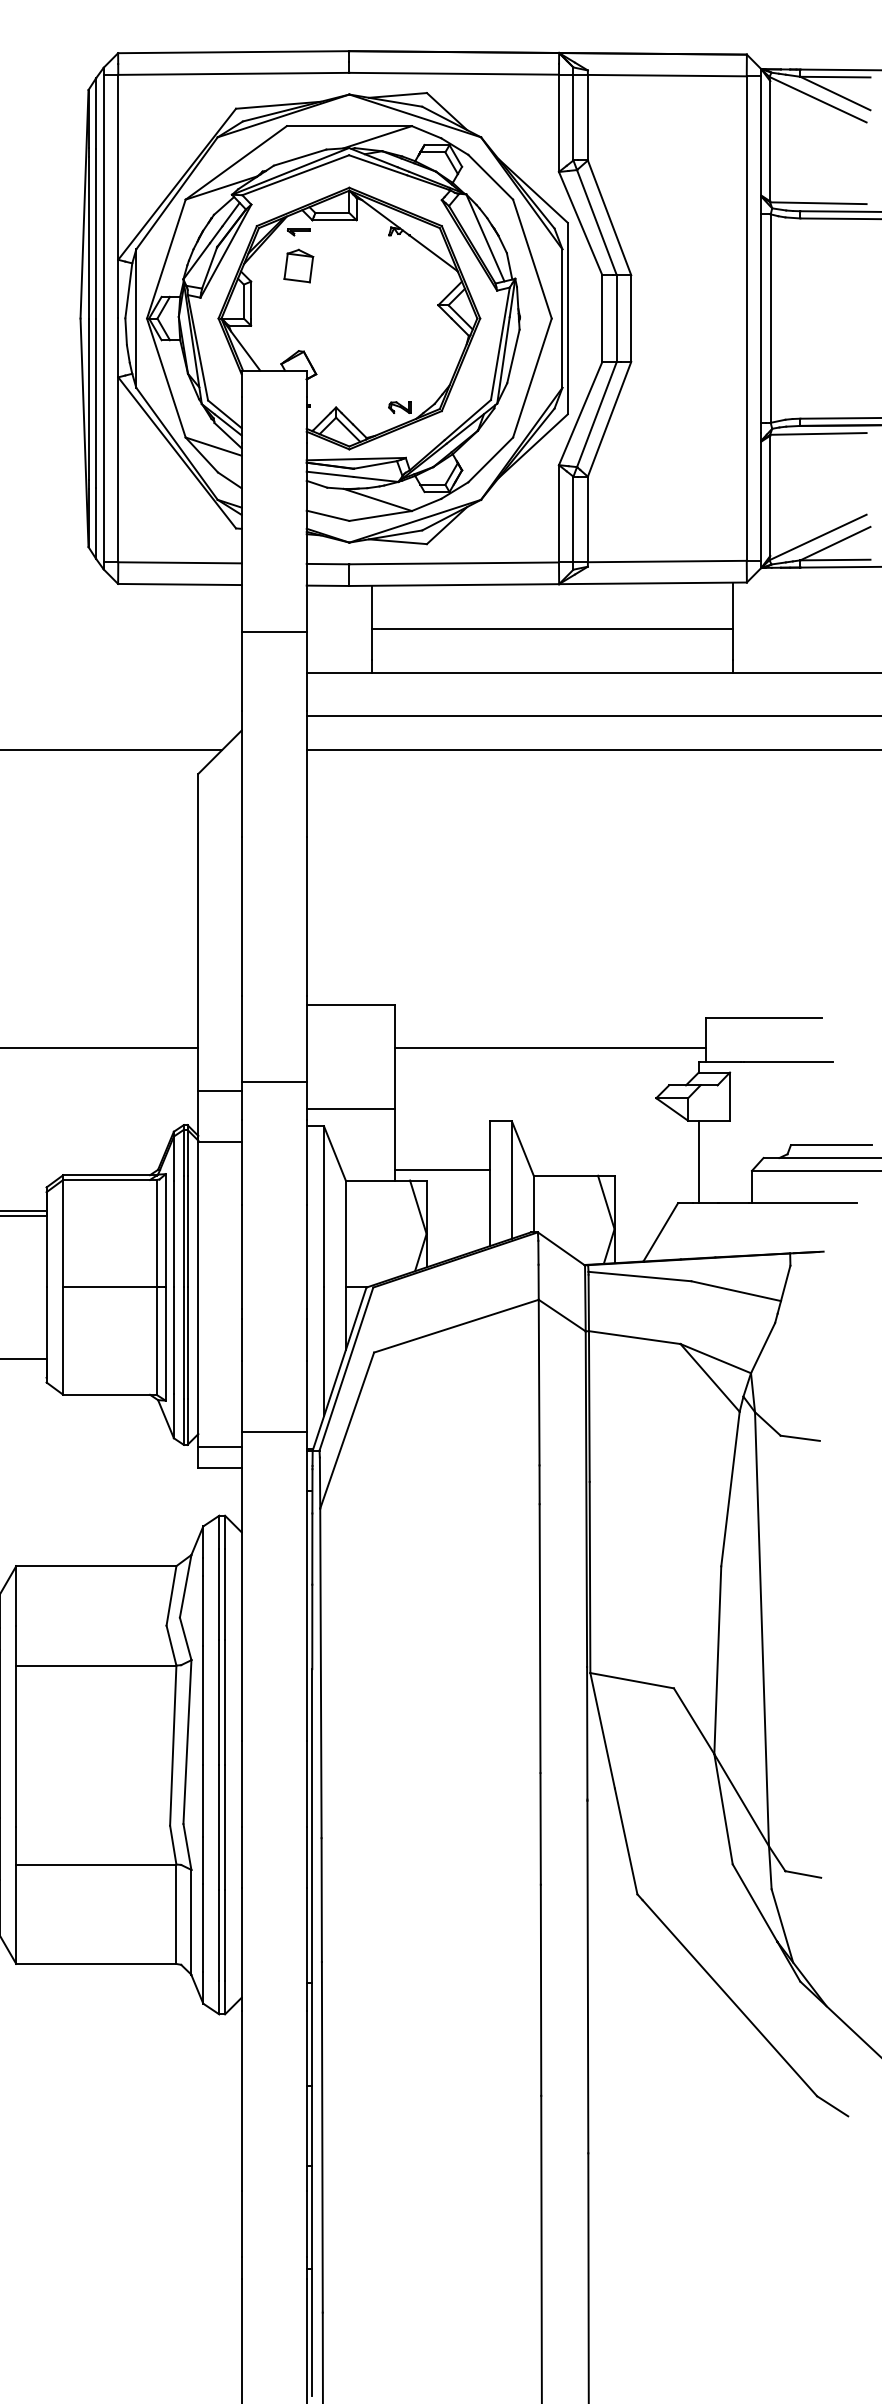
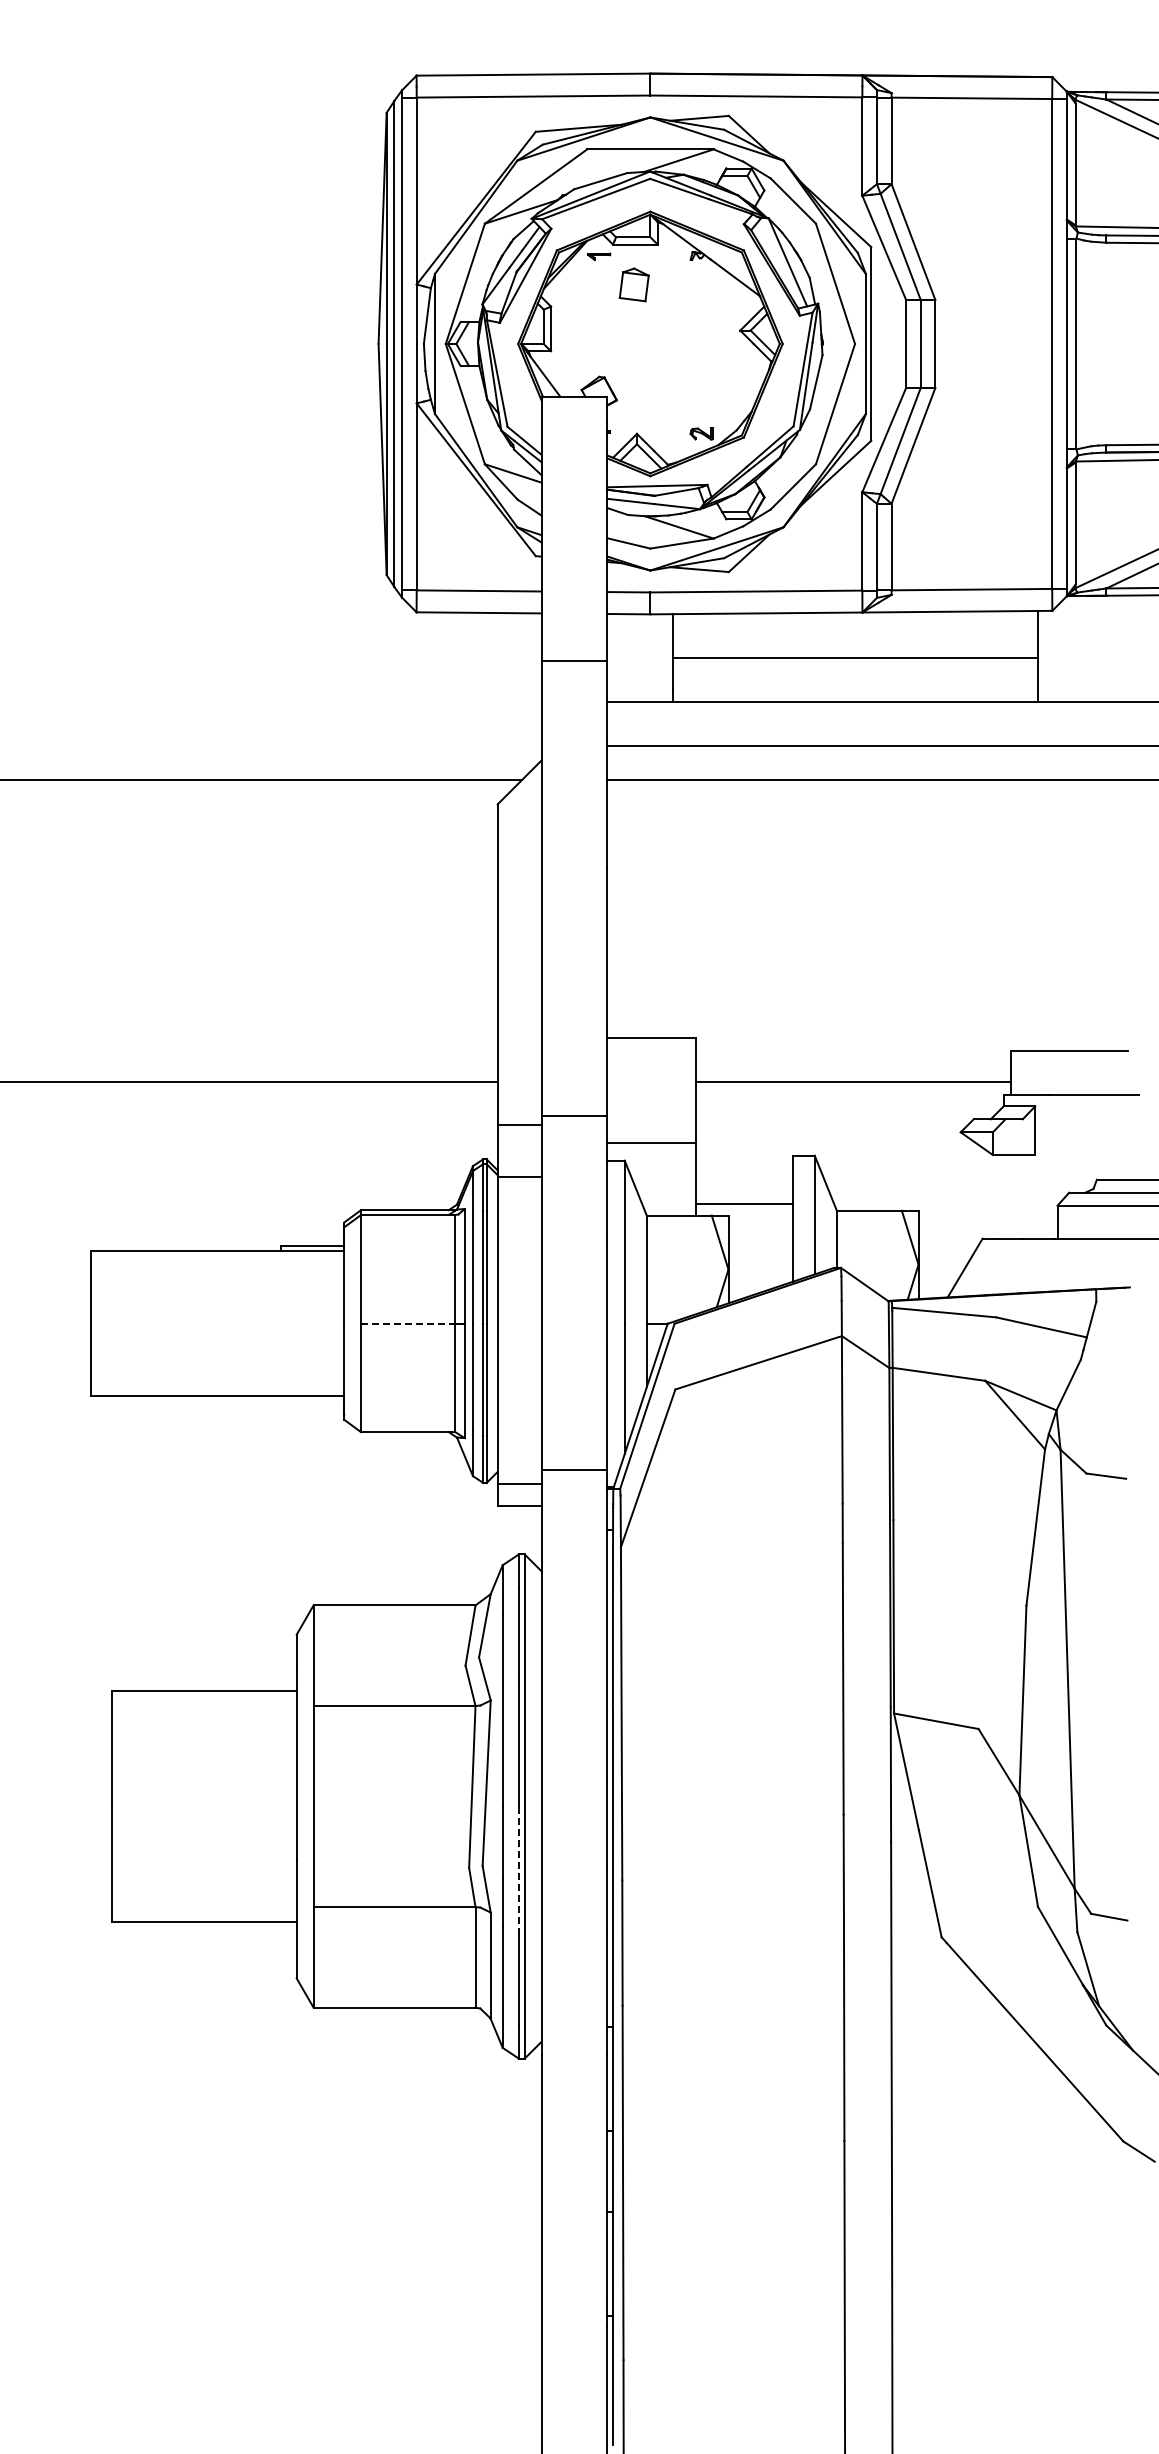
part: (298, 265) -> (633, 284), moved
line: (698, 1161) -> (1003, 1196), removed
line: (110, 1287) -> (408, 1323), solid -> dashed
line: (218, 1828) -> (518, 1870), solid -> dashed

